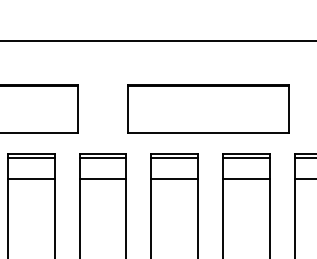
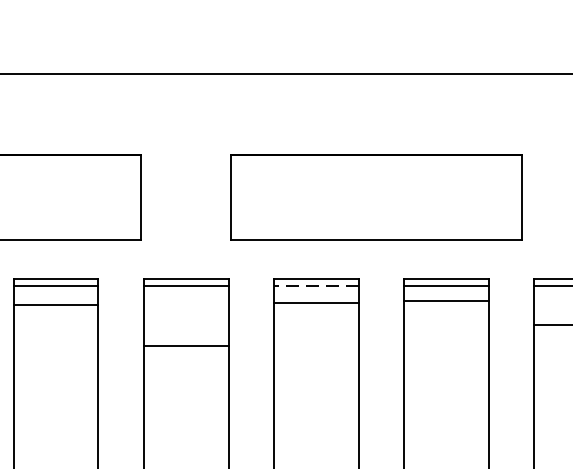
line: (174, 158) -> (315, 286), solid -> dashed
line: (30, 179) -> (54, 305), moved
line: (102, 179) -> (185, 346), moved
line: (174, 179) -> (315, 303), moved
line: (246, 179) -> (445, 301), moved

